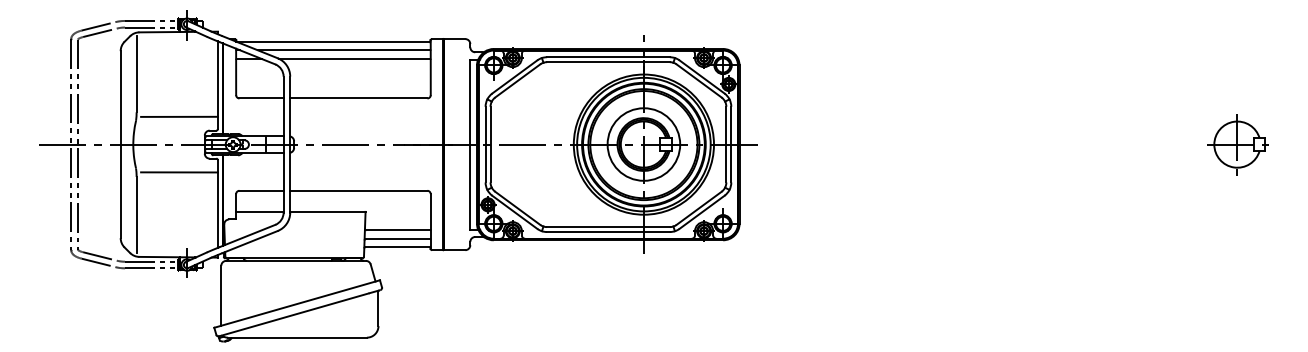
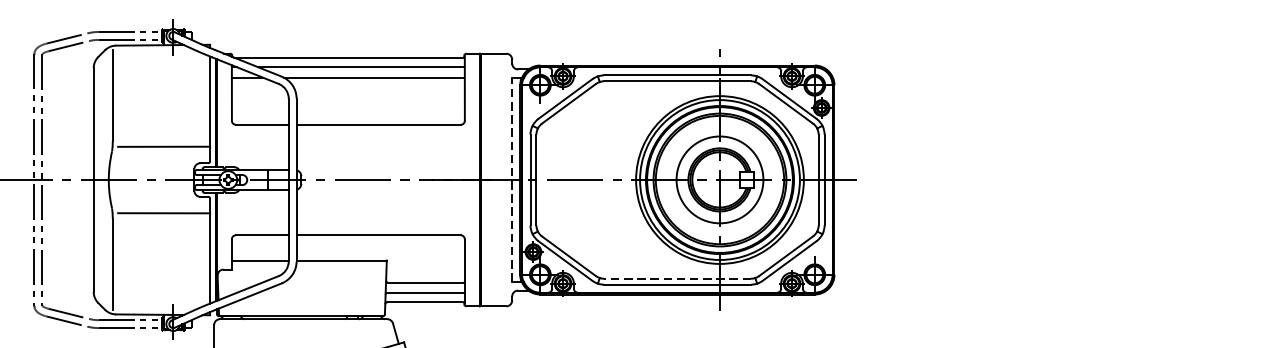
line: (470, 144) -> (512, 179), solid -> dashed
line: (607, 227) -> (676, 279), solid -> dashed

